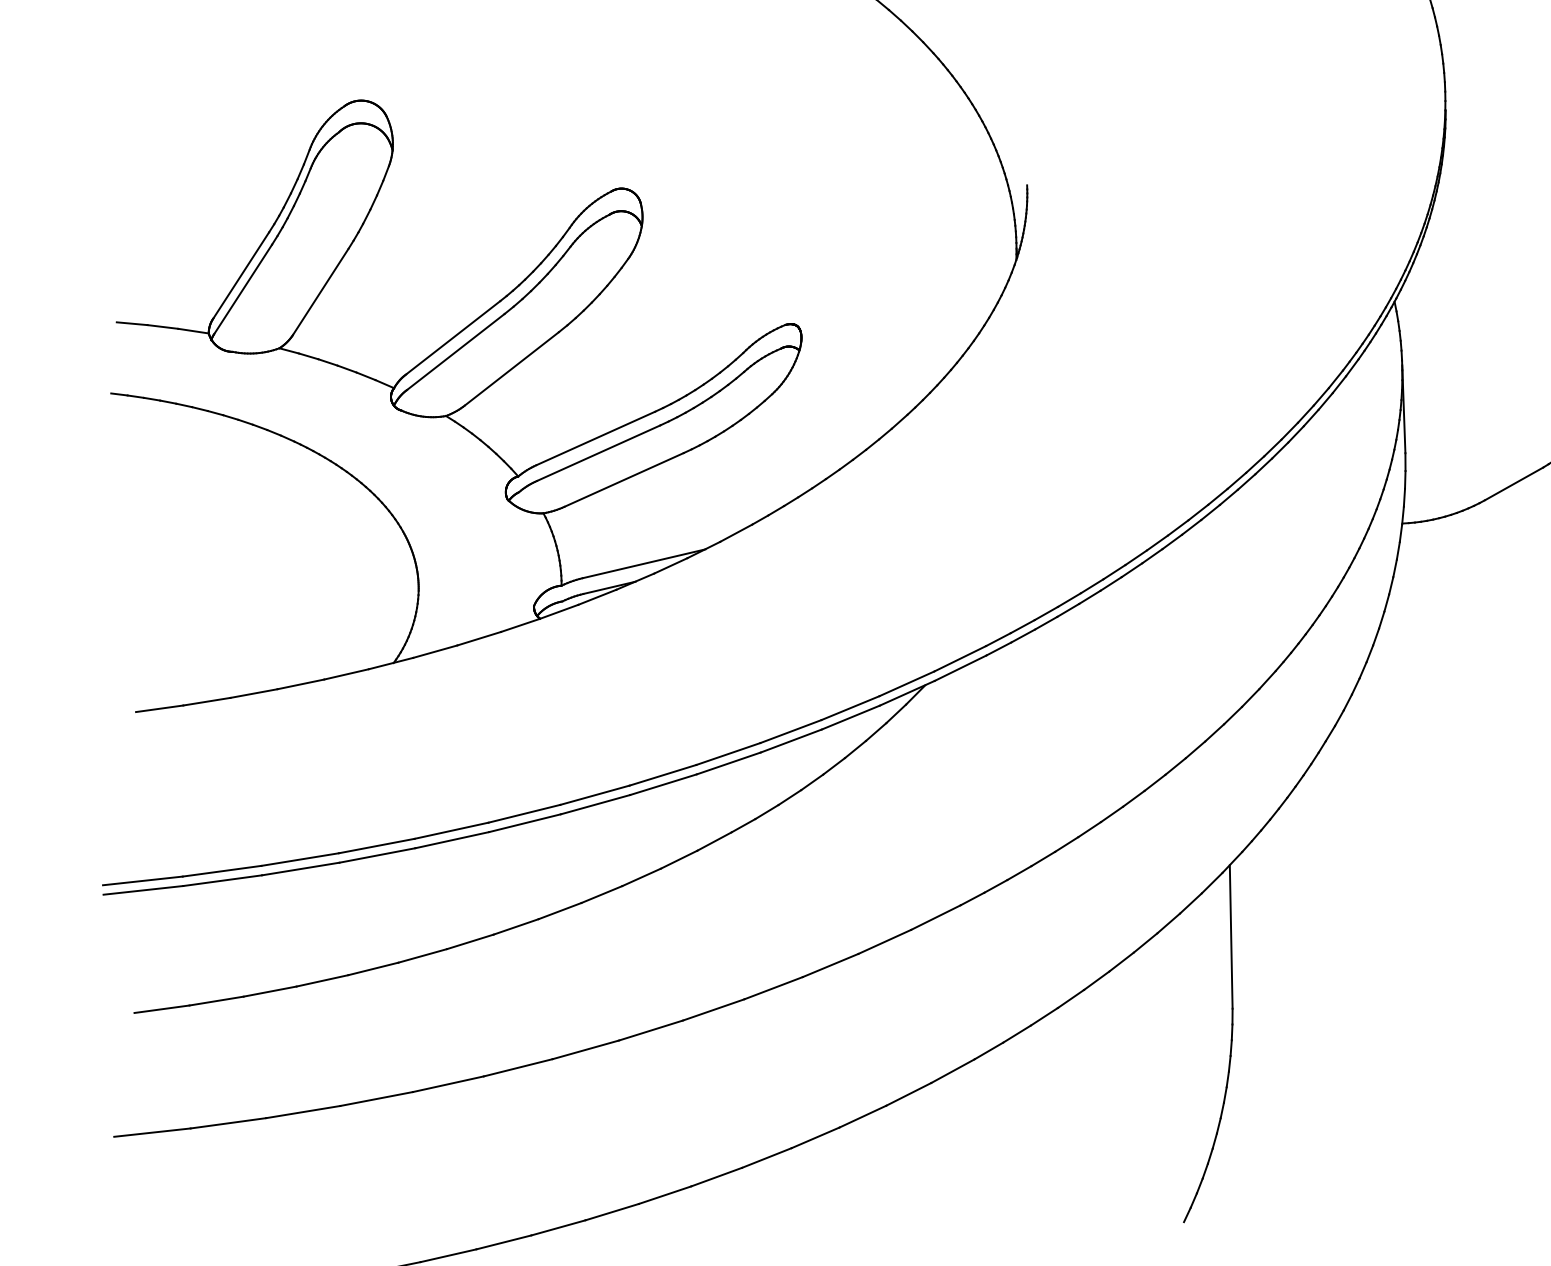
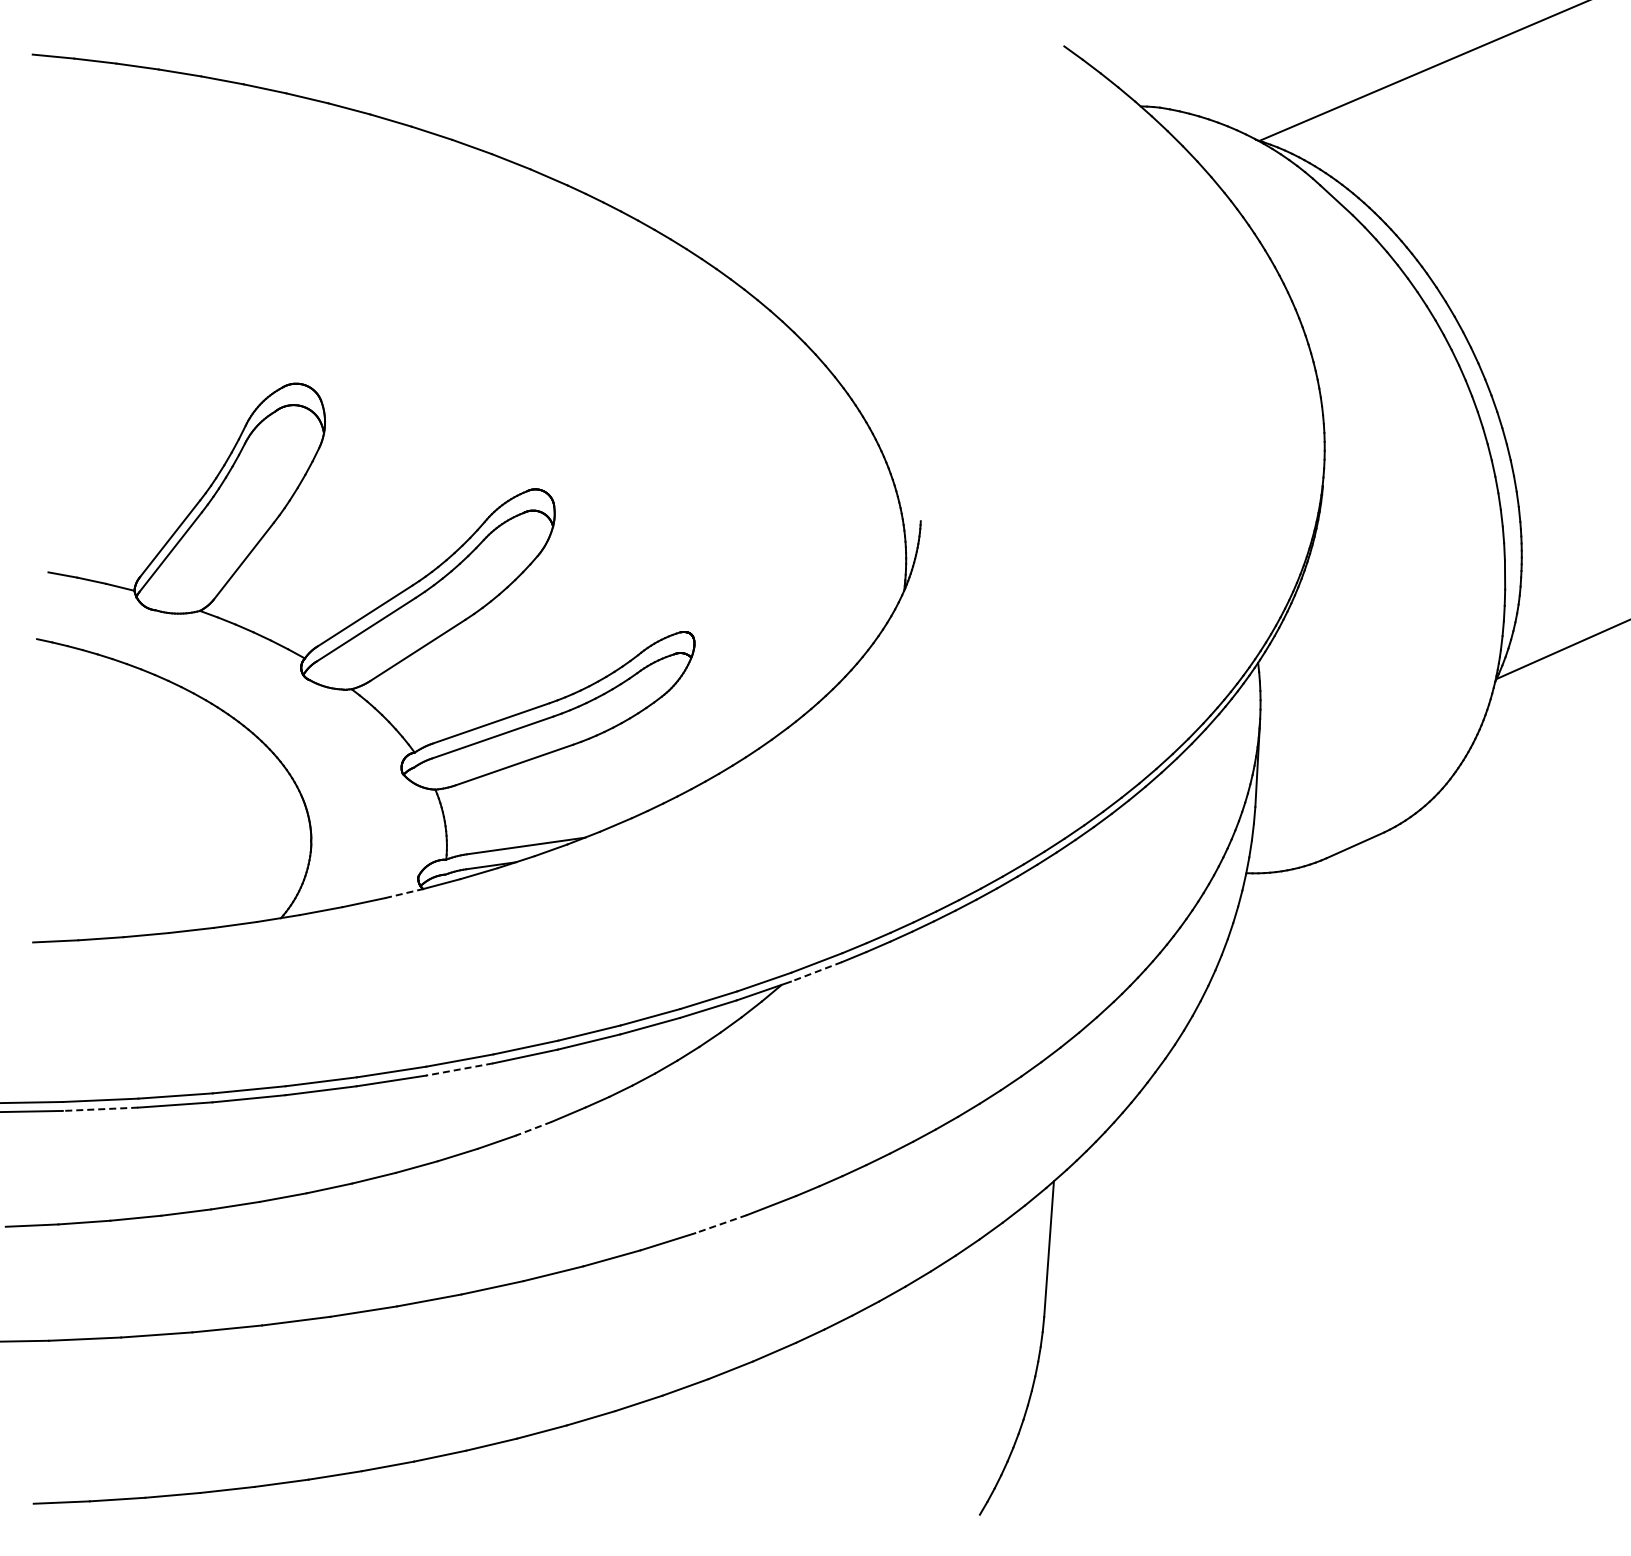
line: (520, 625) -> (404, 893), solid -> dashed
line: (959, 668) -> (815, 972), solid -> dashed
line: (595, 804) -> (459, 1069), solid -> dashed
line: (678, 859) -> (533, 1128), solid -> dashed
line: (222, 880) -> (100, 1109), solid -> dashed
line: (884, 942) -> (720, 1224), solid -> dashed

